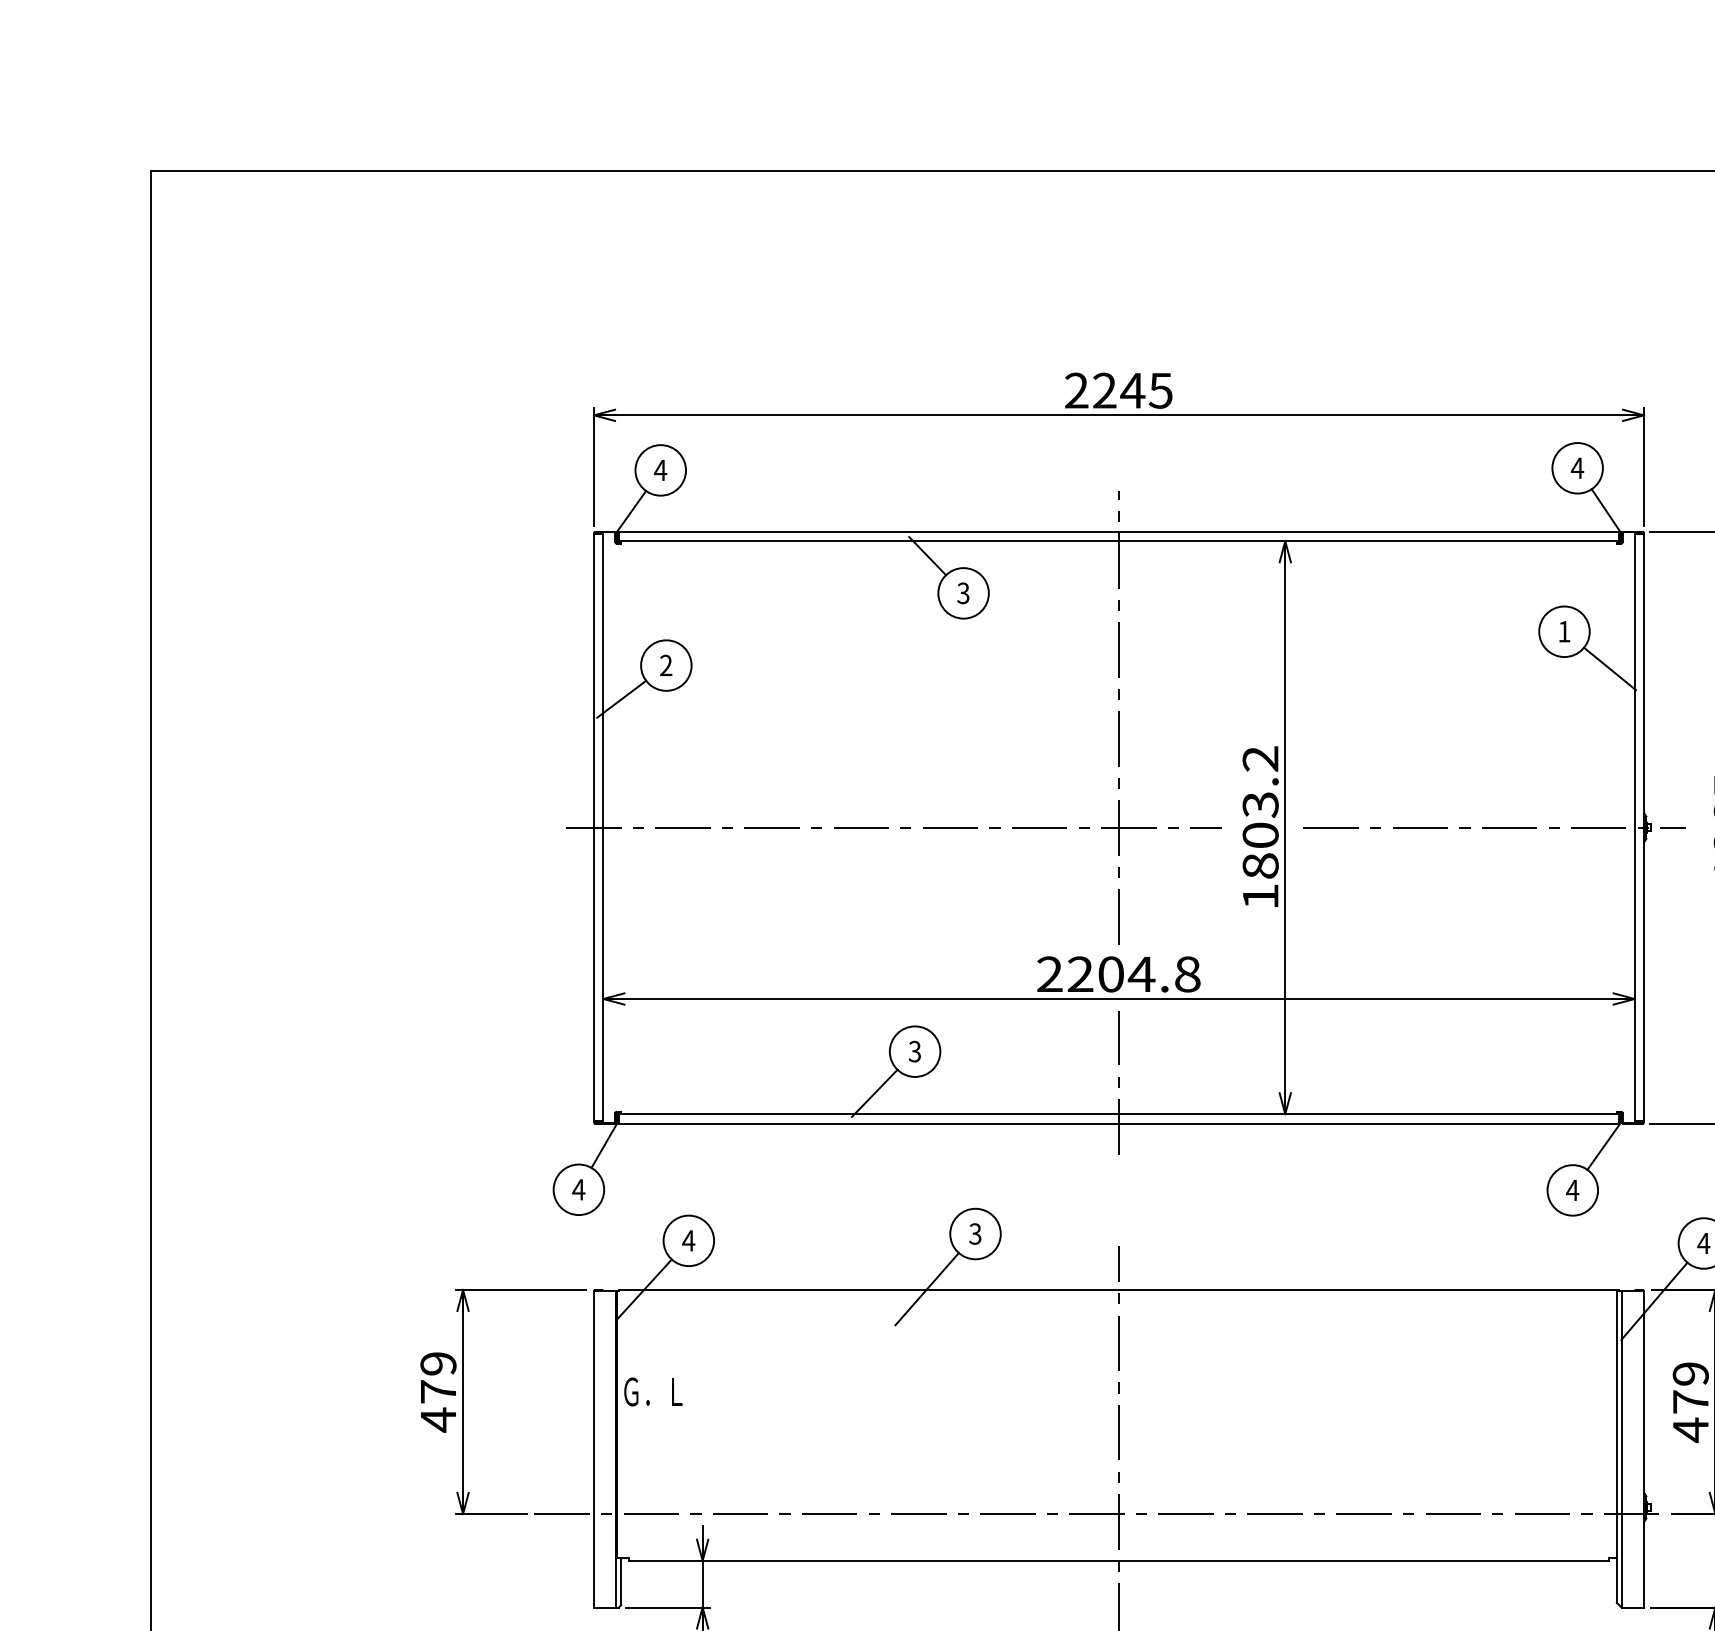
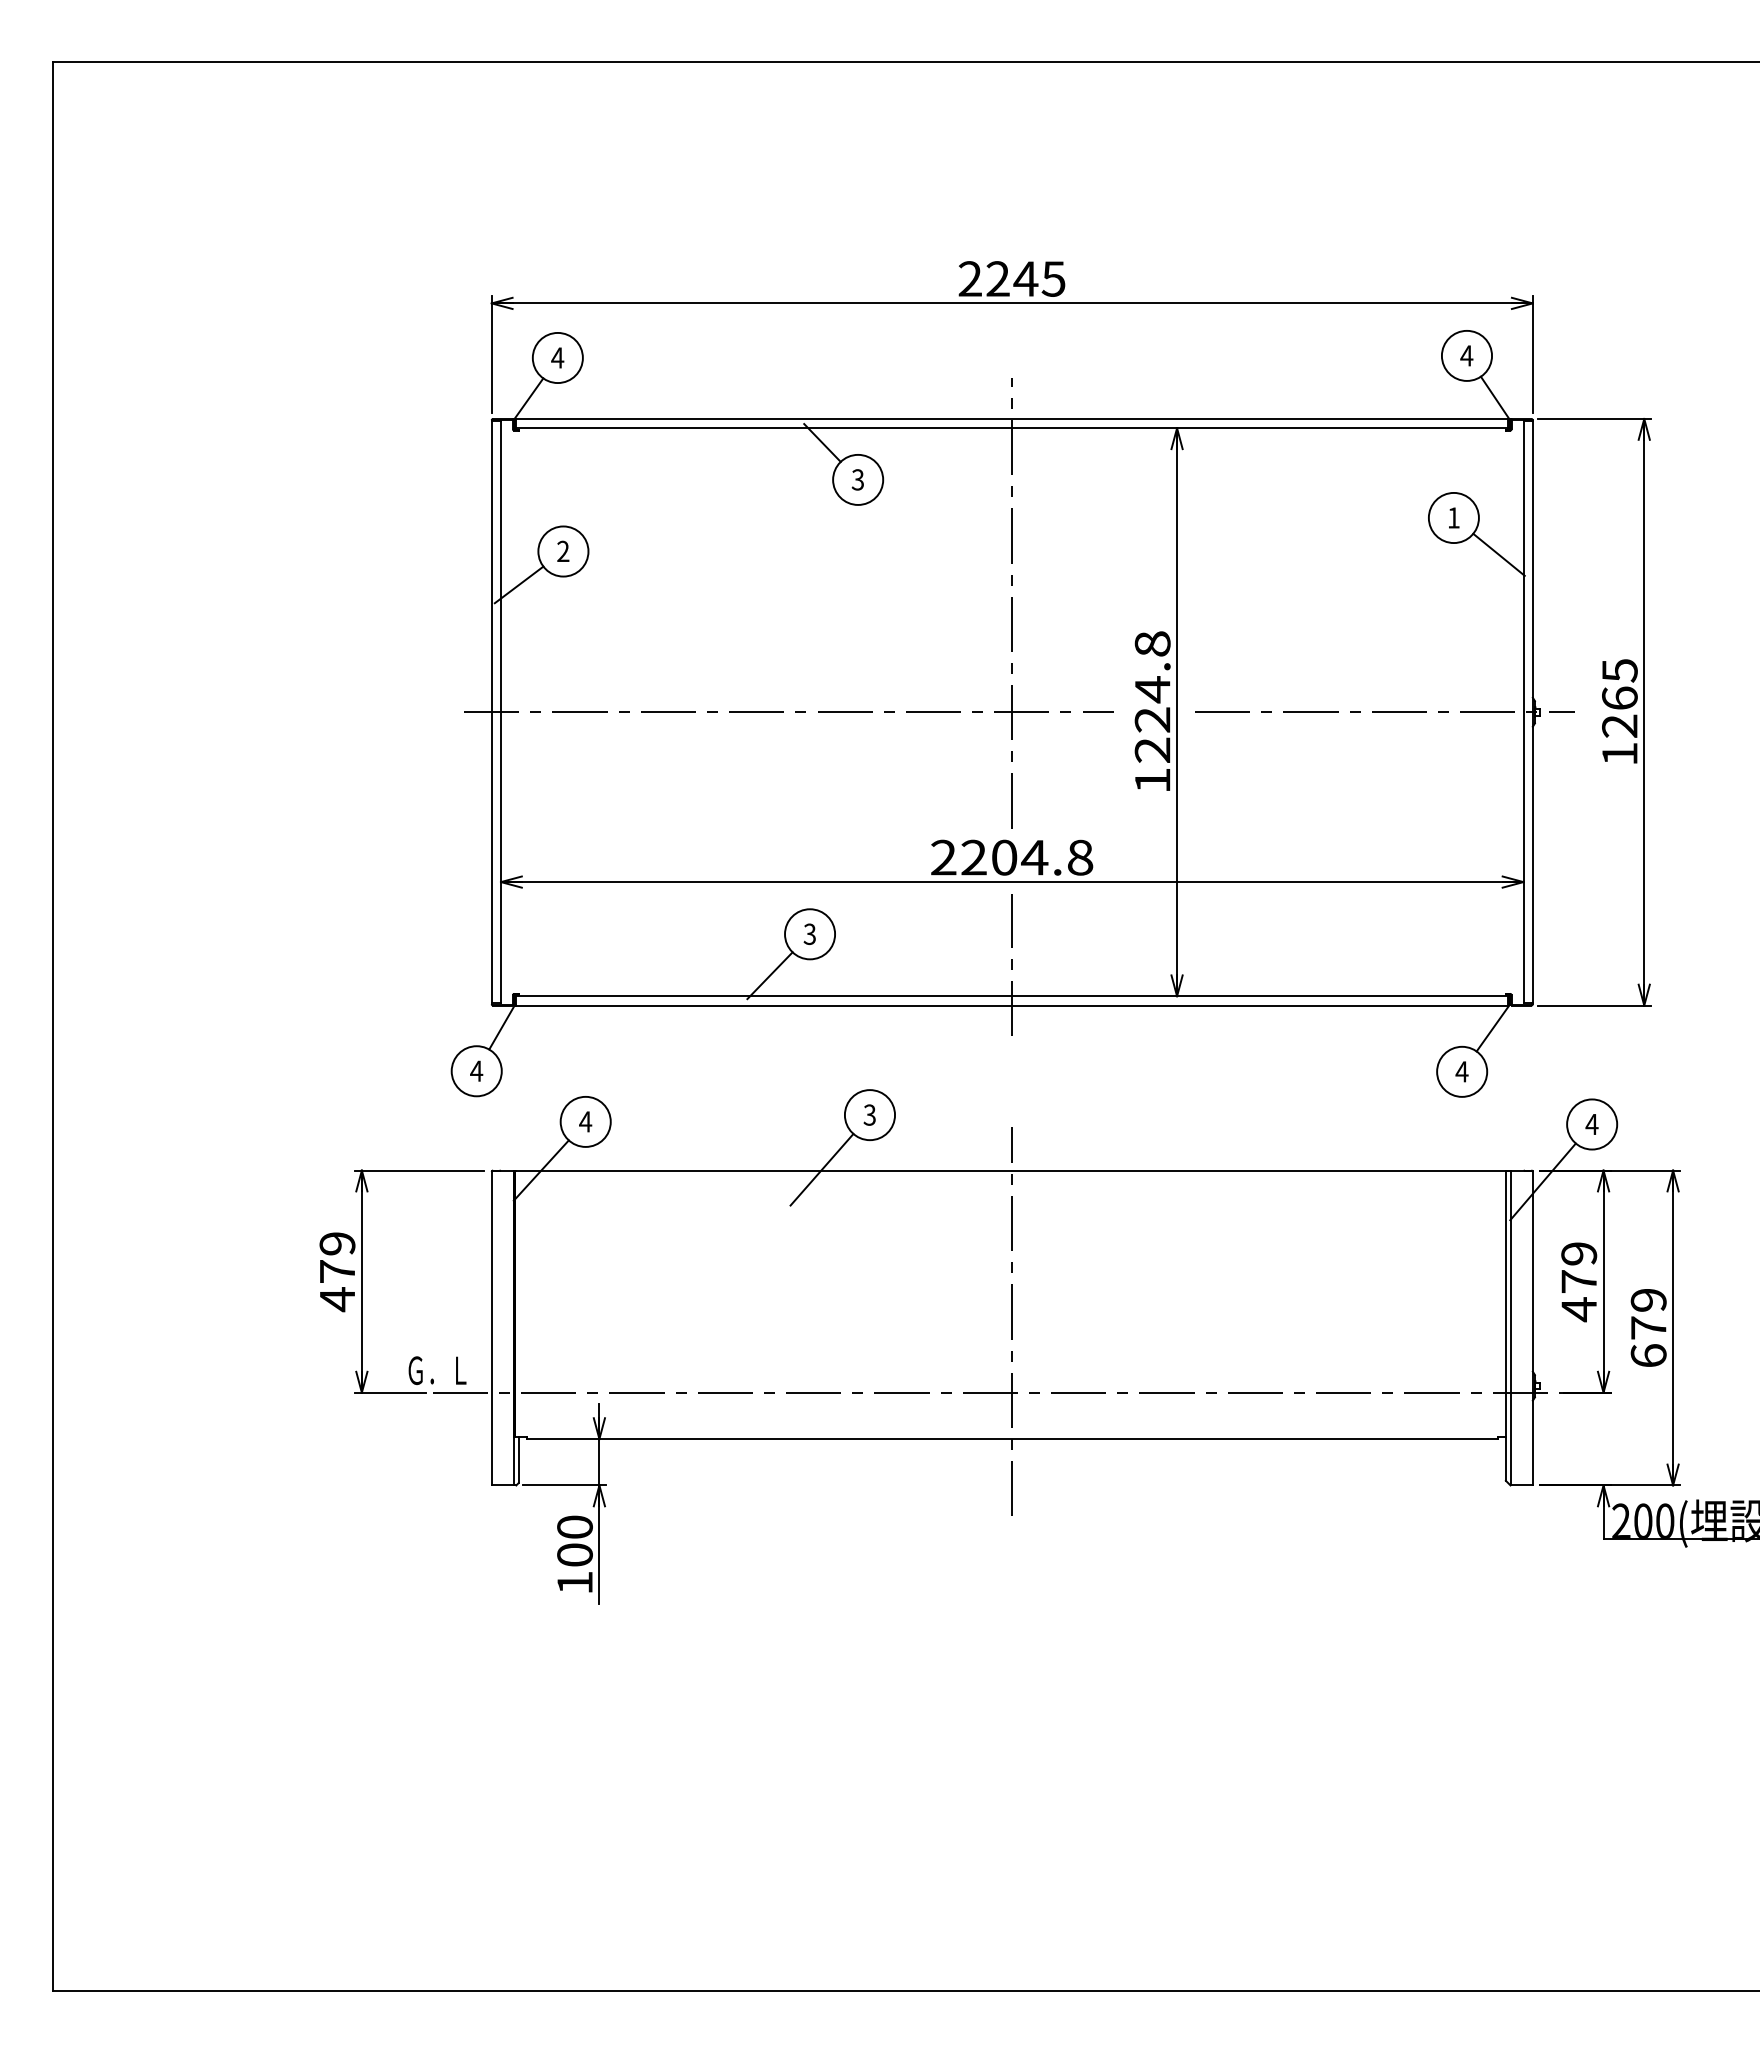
text: (1260, 811) -> (1152, 696), 1803.2 -> 1224.8
text: (653, 1391) -> (437, 1370), moved

